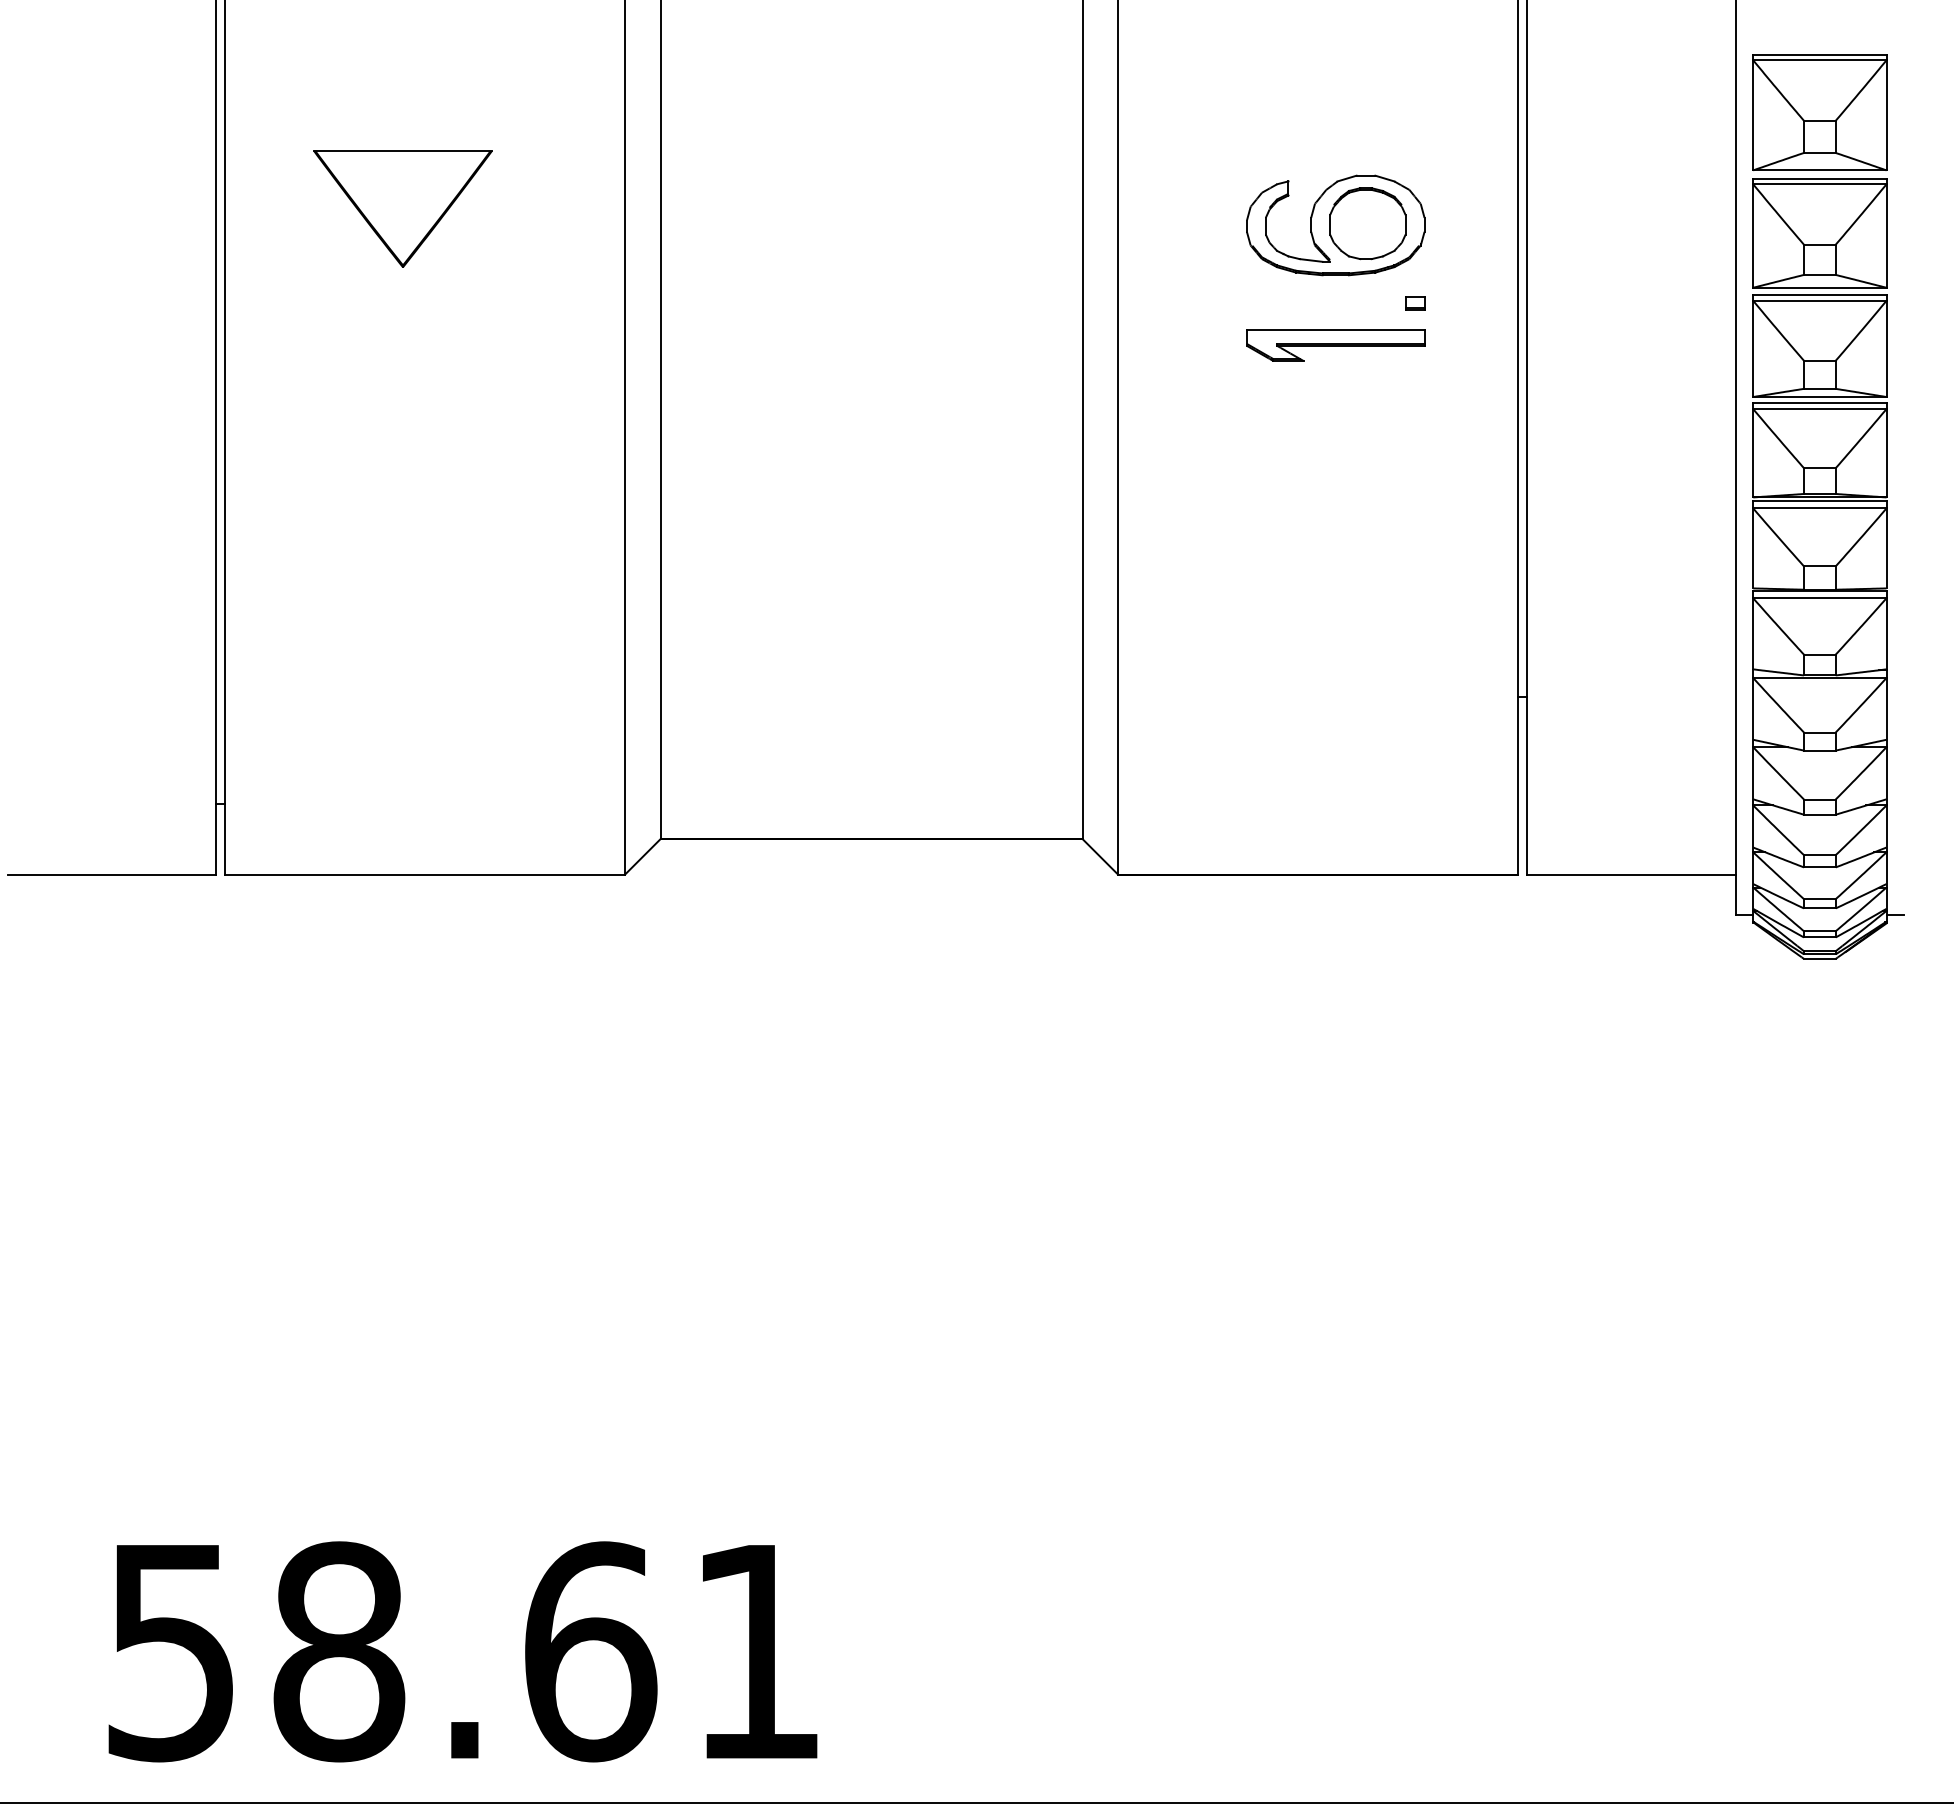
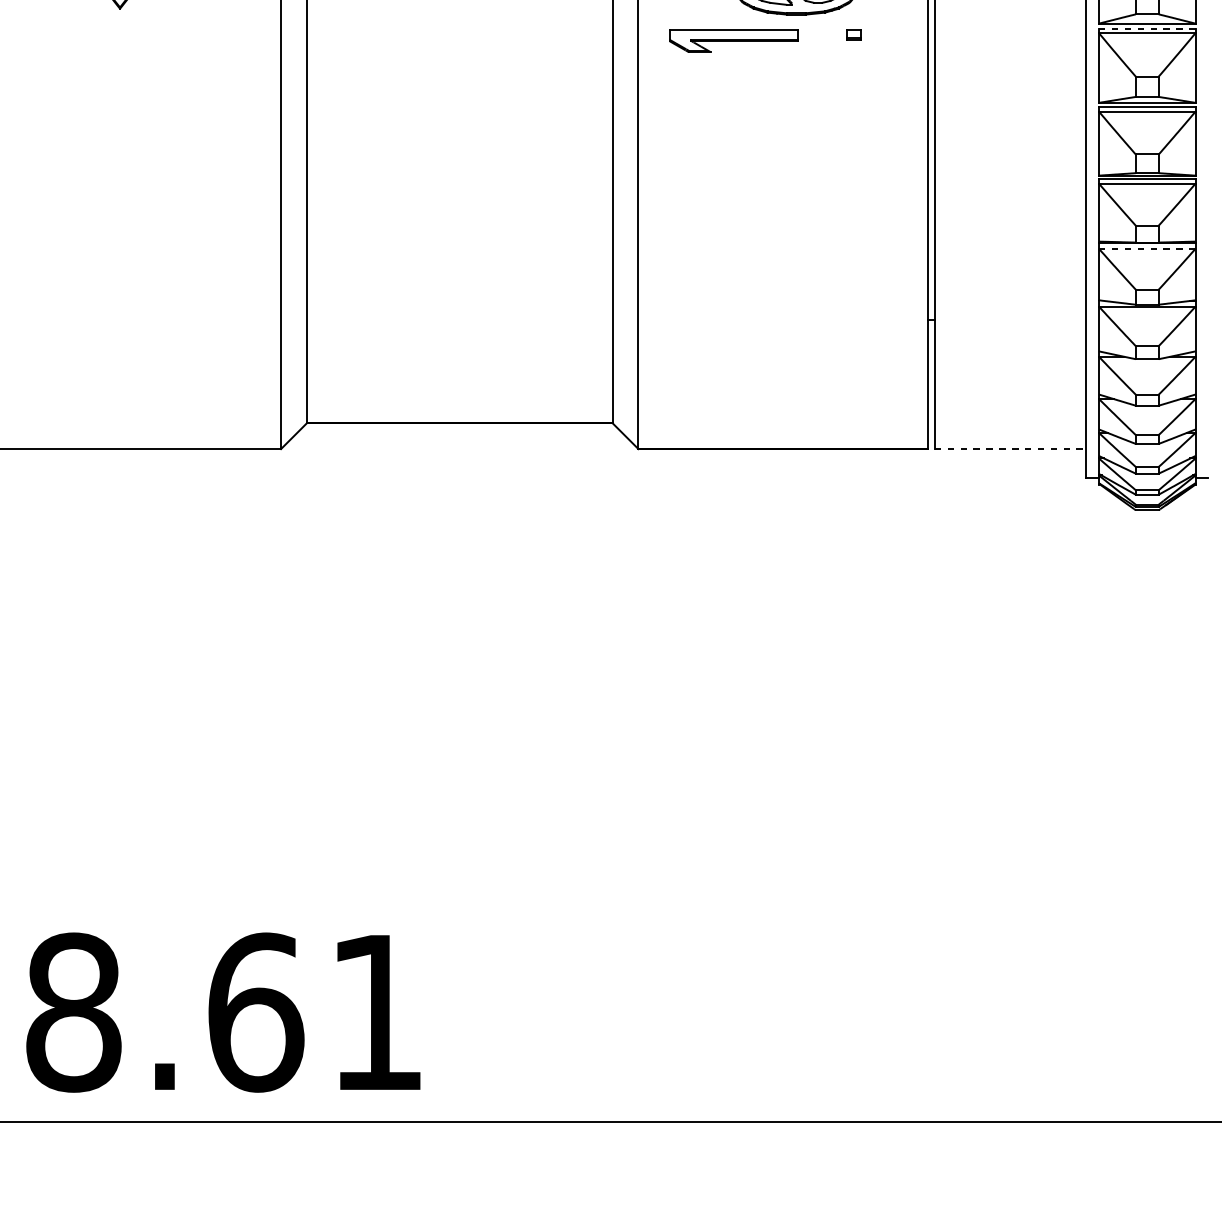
line: (1819, 294) -> (1147, 28), solid -> dashed
part: (1335, 345) -> (733, 40), moved
line: (1819, 598) -> (1147, 248), solid -> dashed
line: (1631, 874) -> (1010, 449), solid -> dashed

